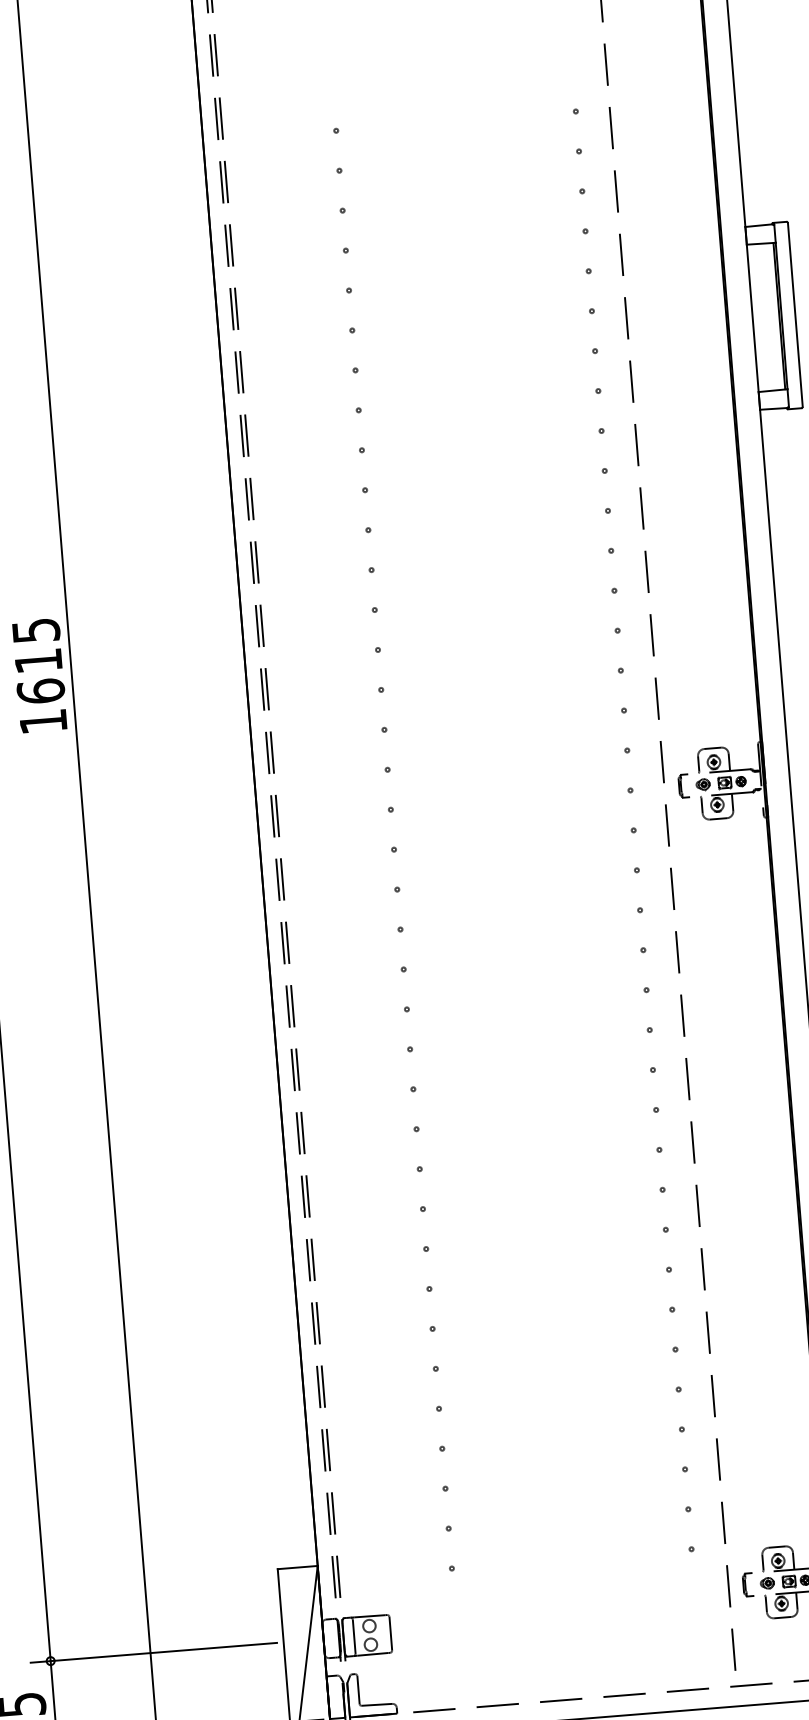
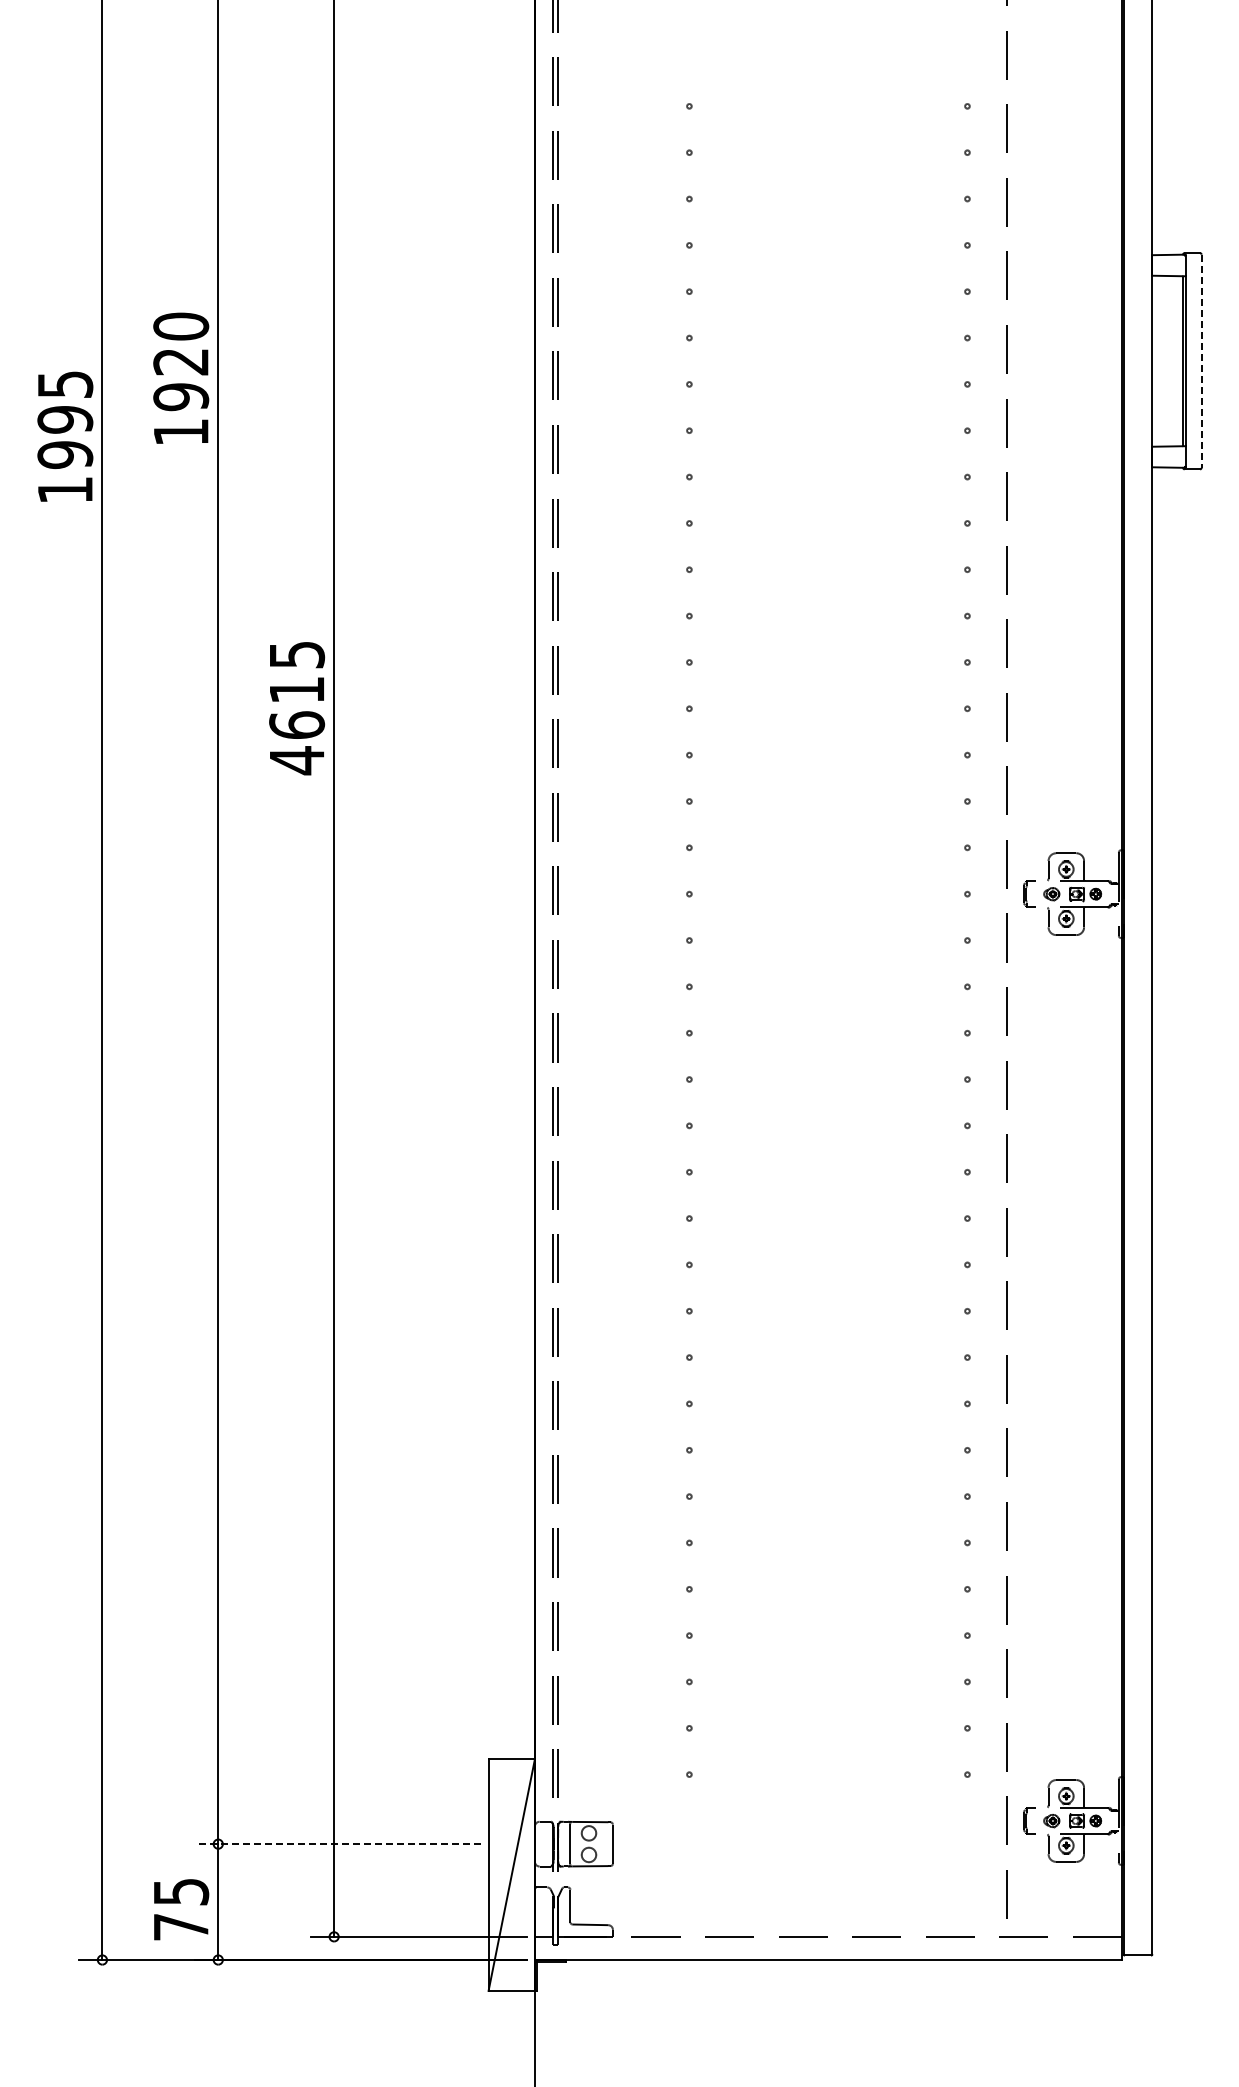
line: (795, 315) -> (1201, 361), solid -> dashed
text: (42, 721) -> (296, 760), 1615 -> 4615
line: (153, 1653) -> (337, 1844), solid -> dashed

